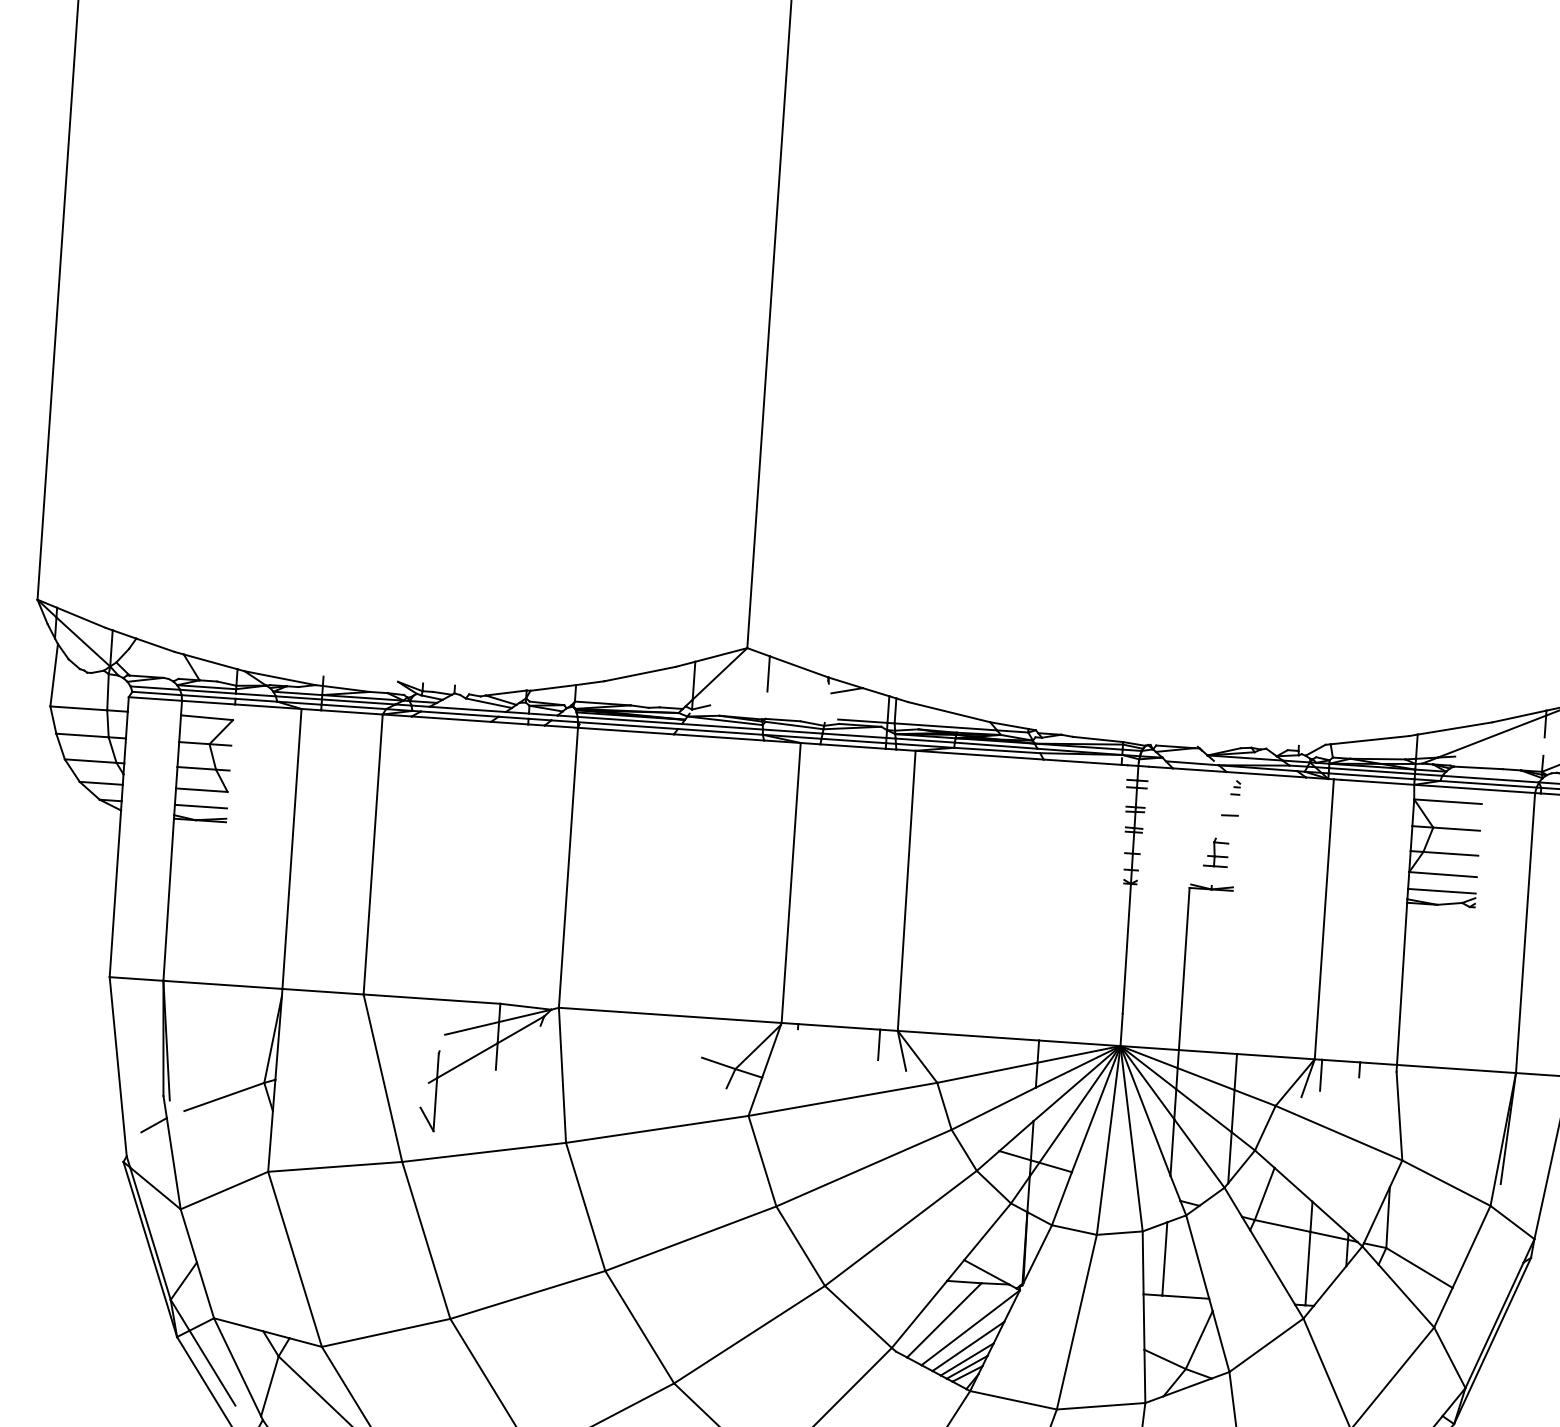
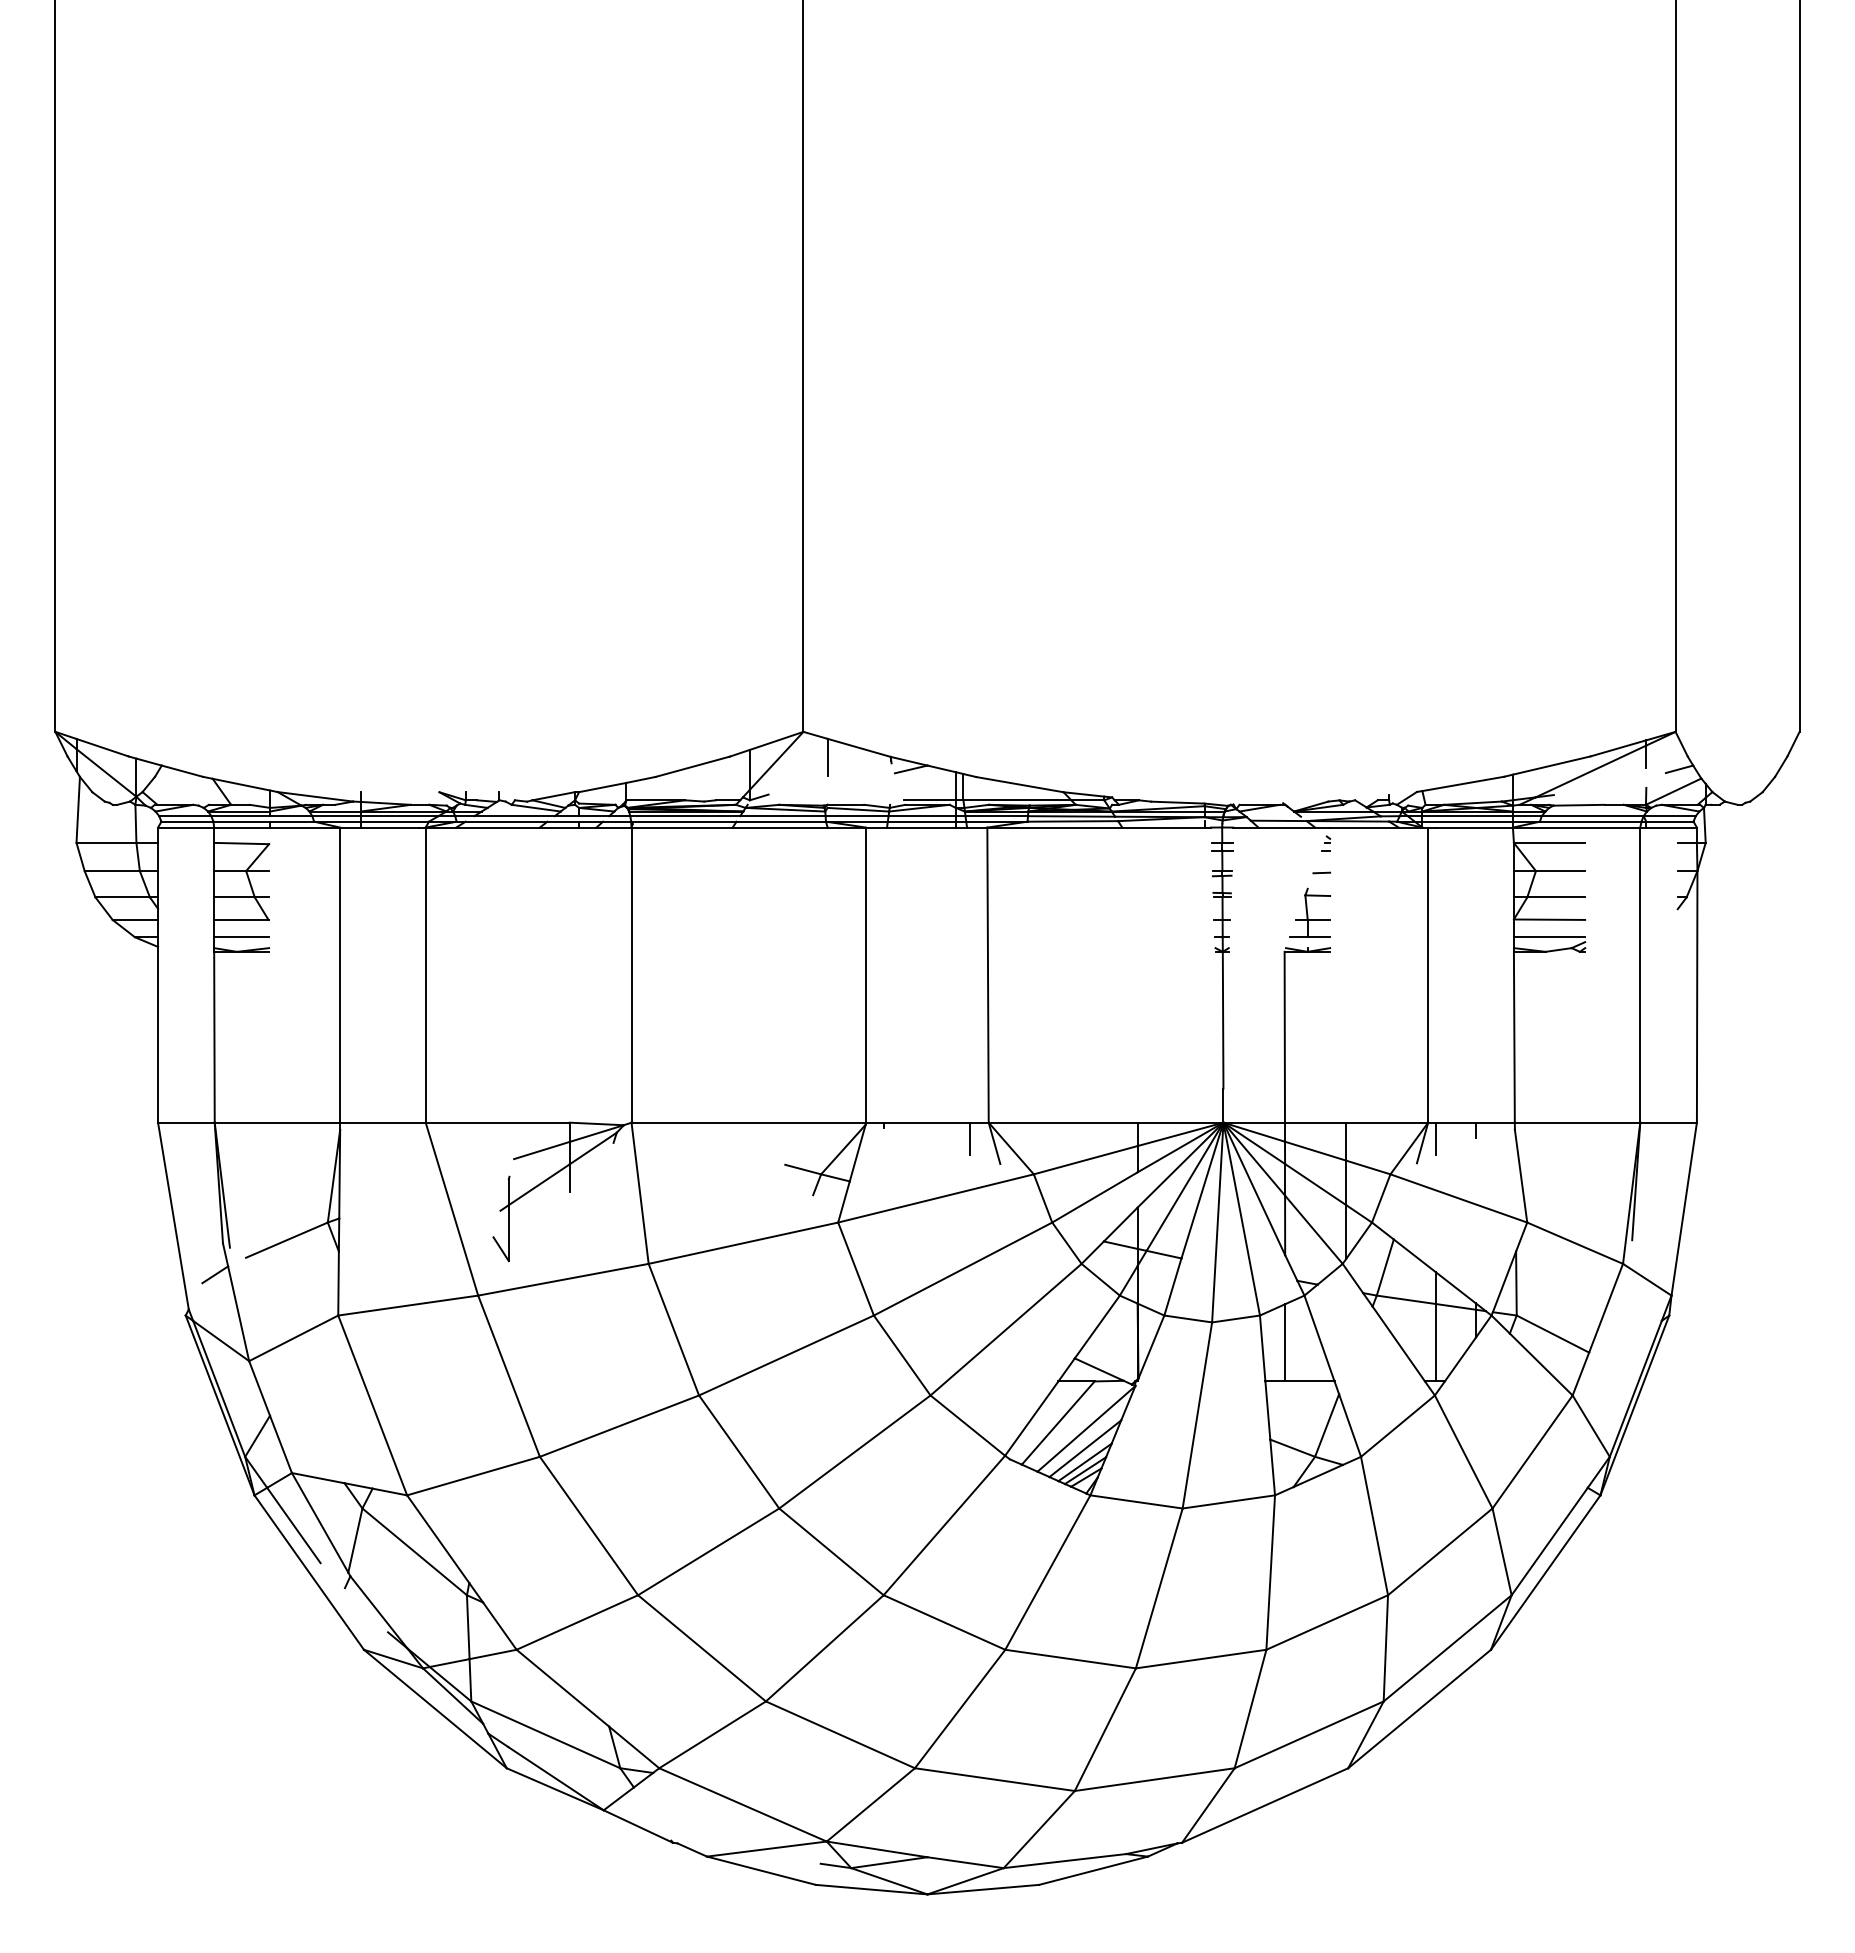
part: (1215, 852) -> (1309, 912), size x1.67

